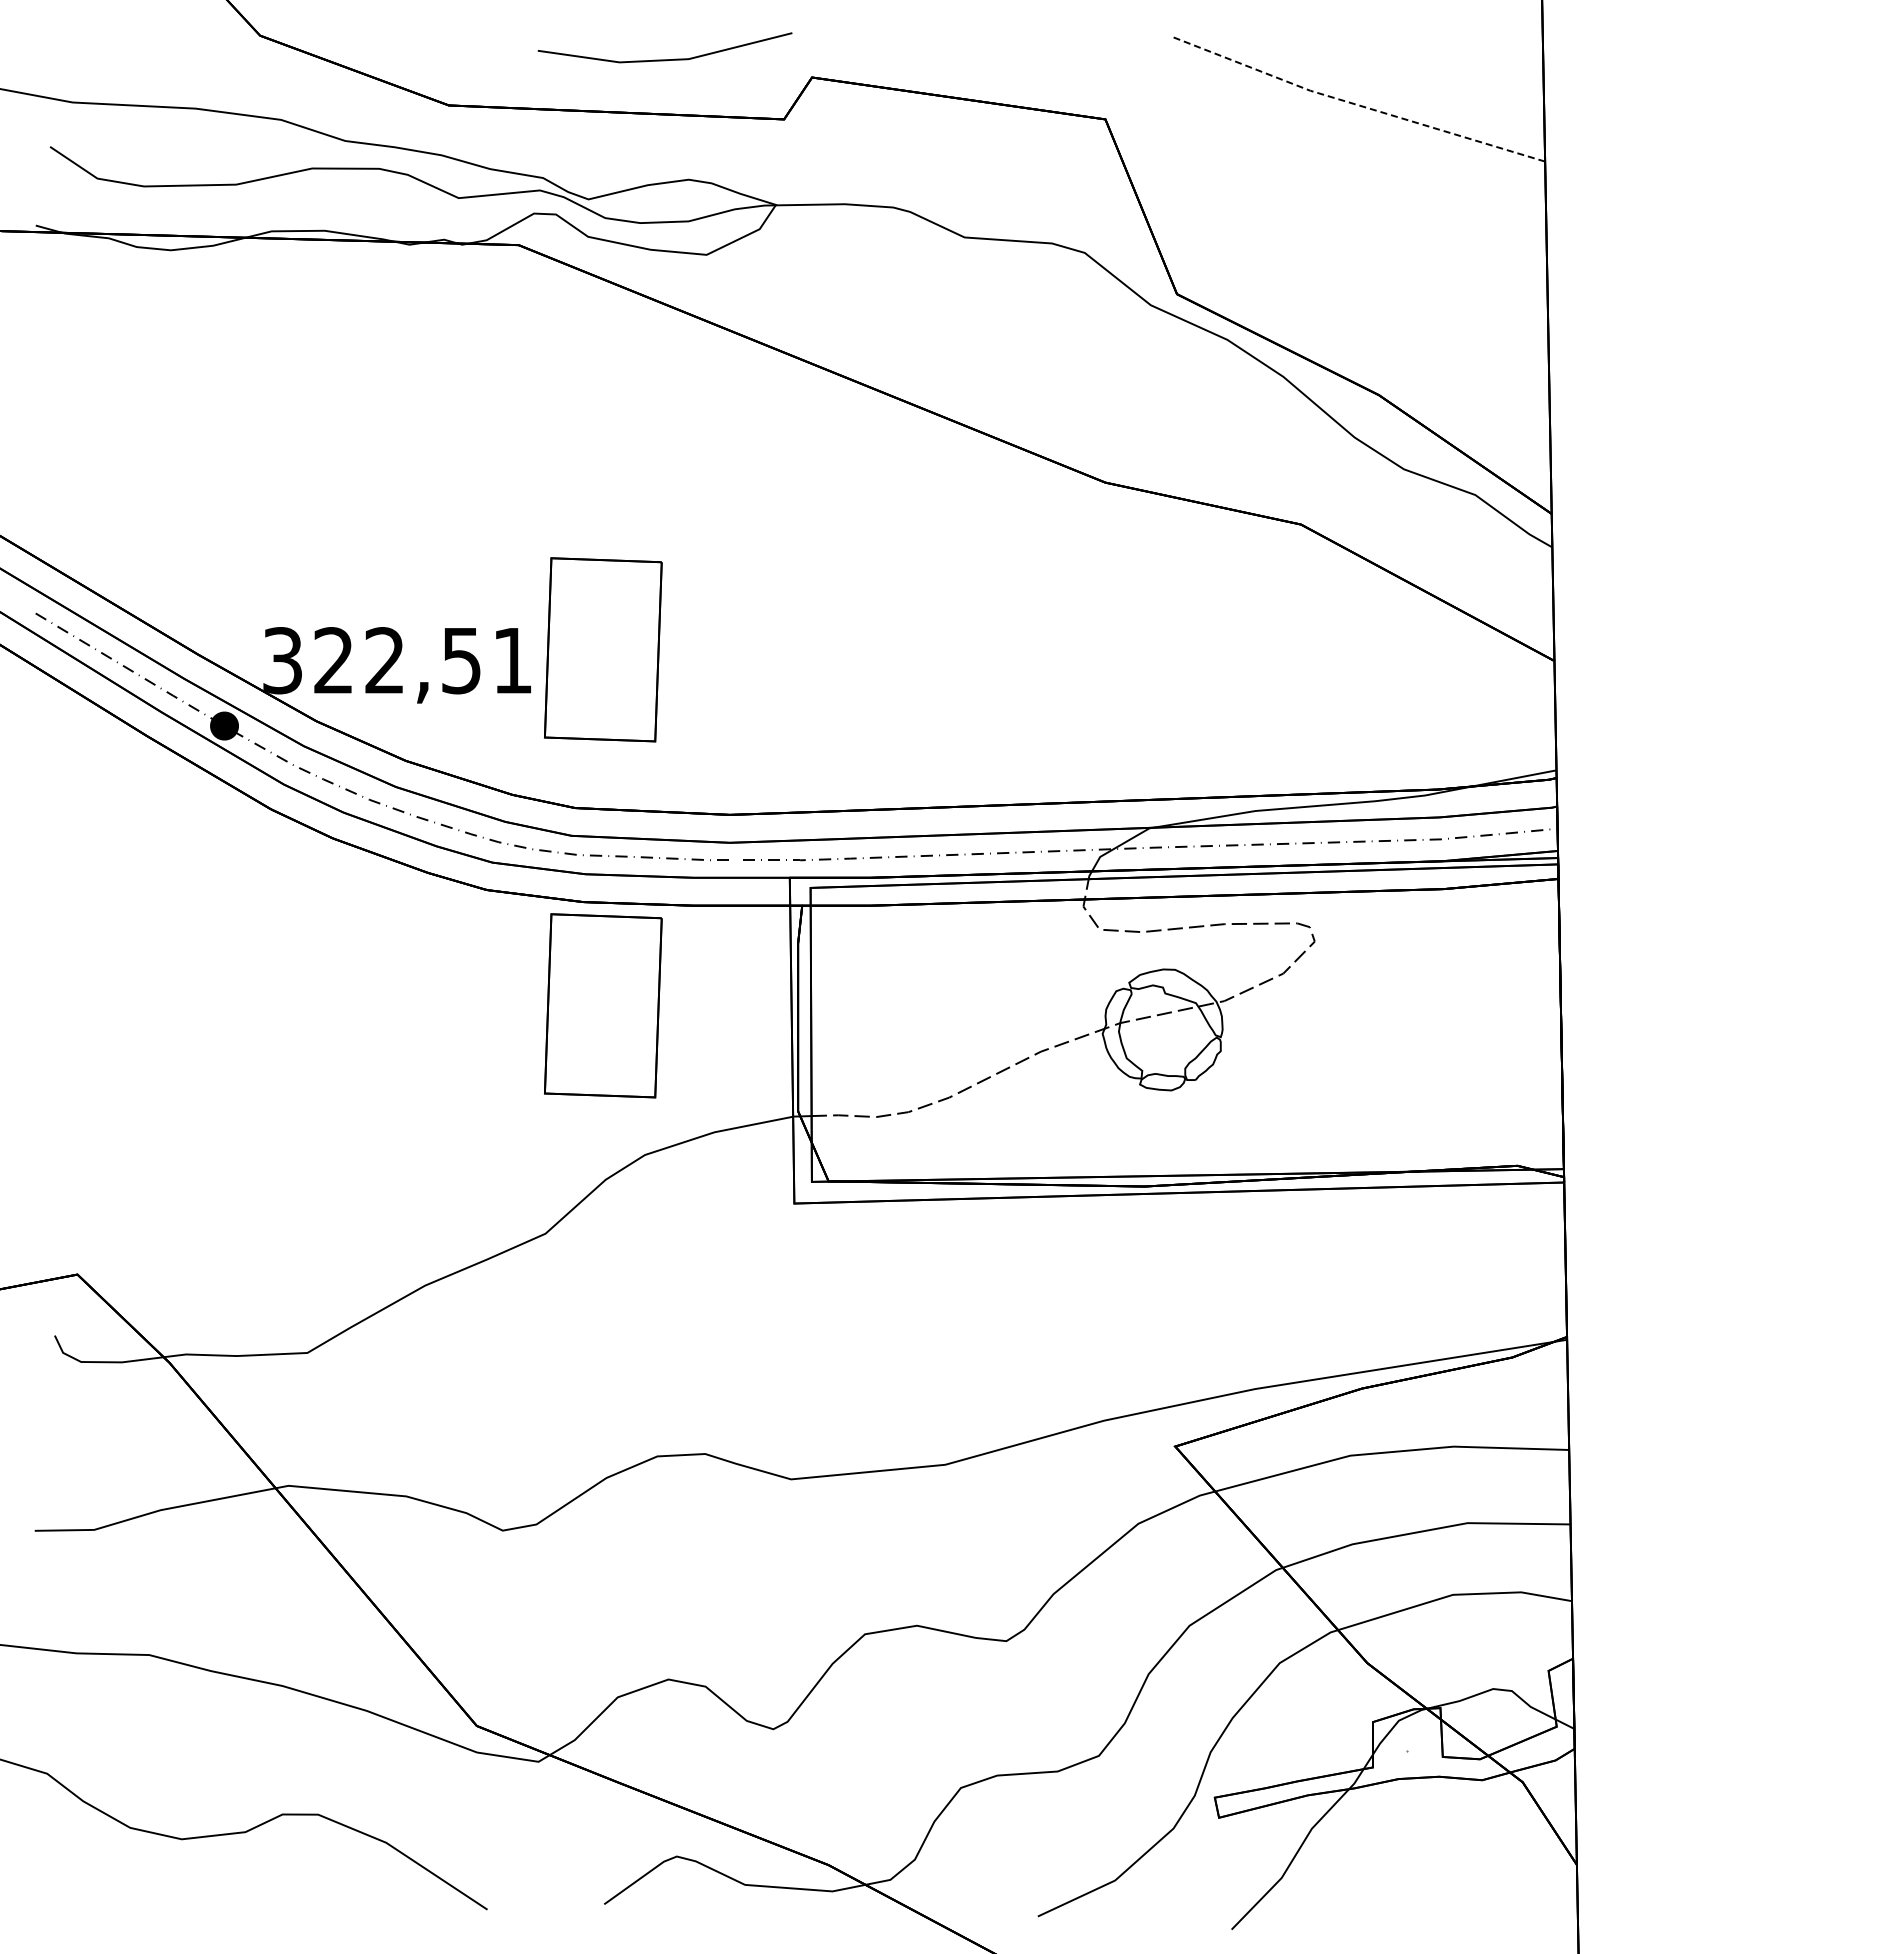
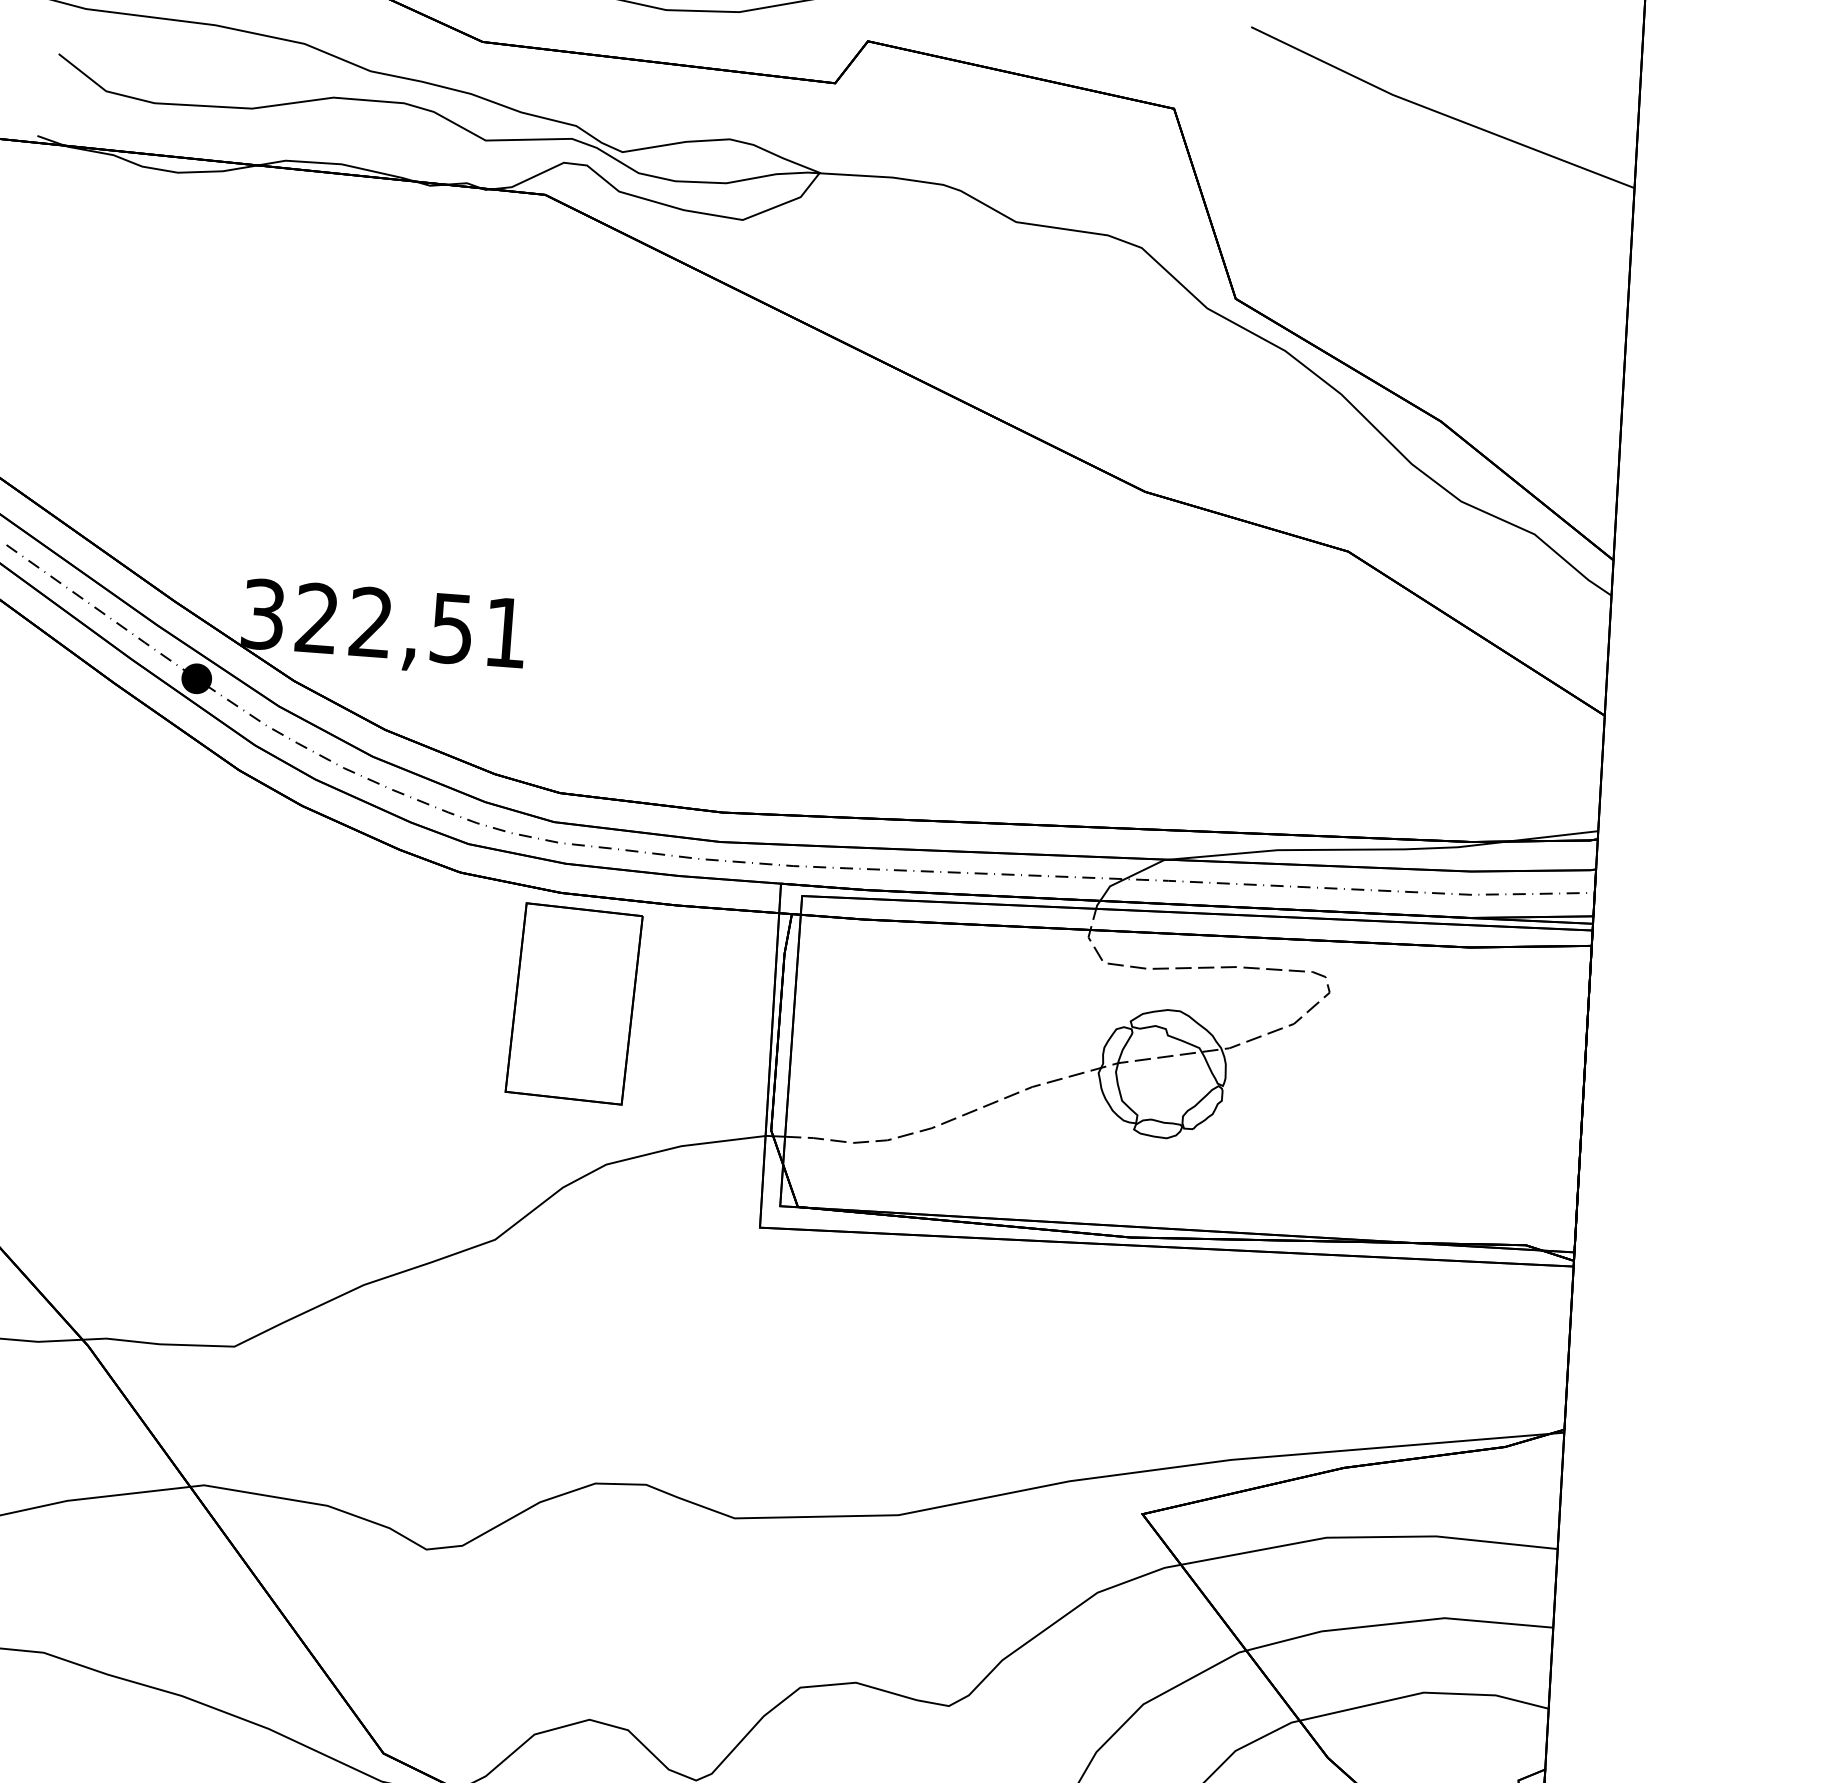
line: (1356, 104) -> (1440, 112), dashed -> solid
part: (603, 649) -> (602, 628), removed

